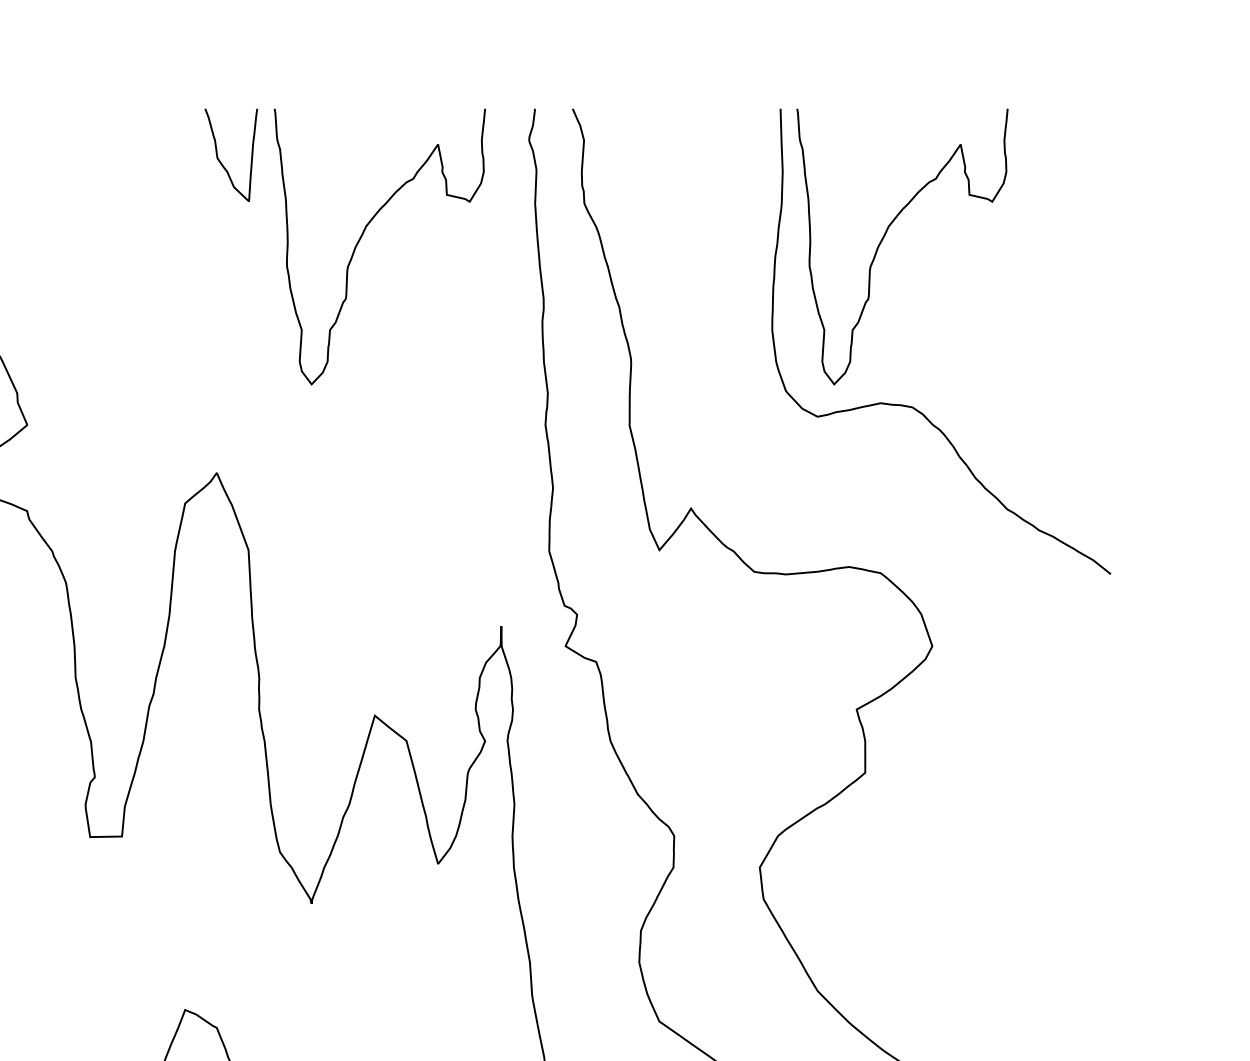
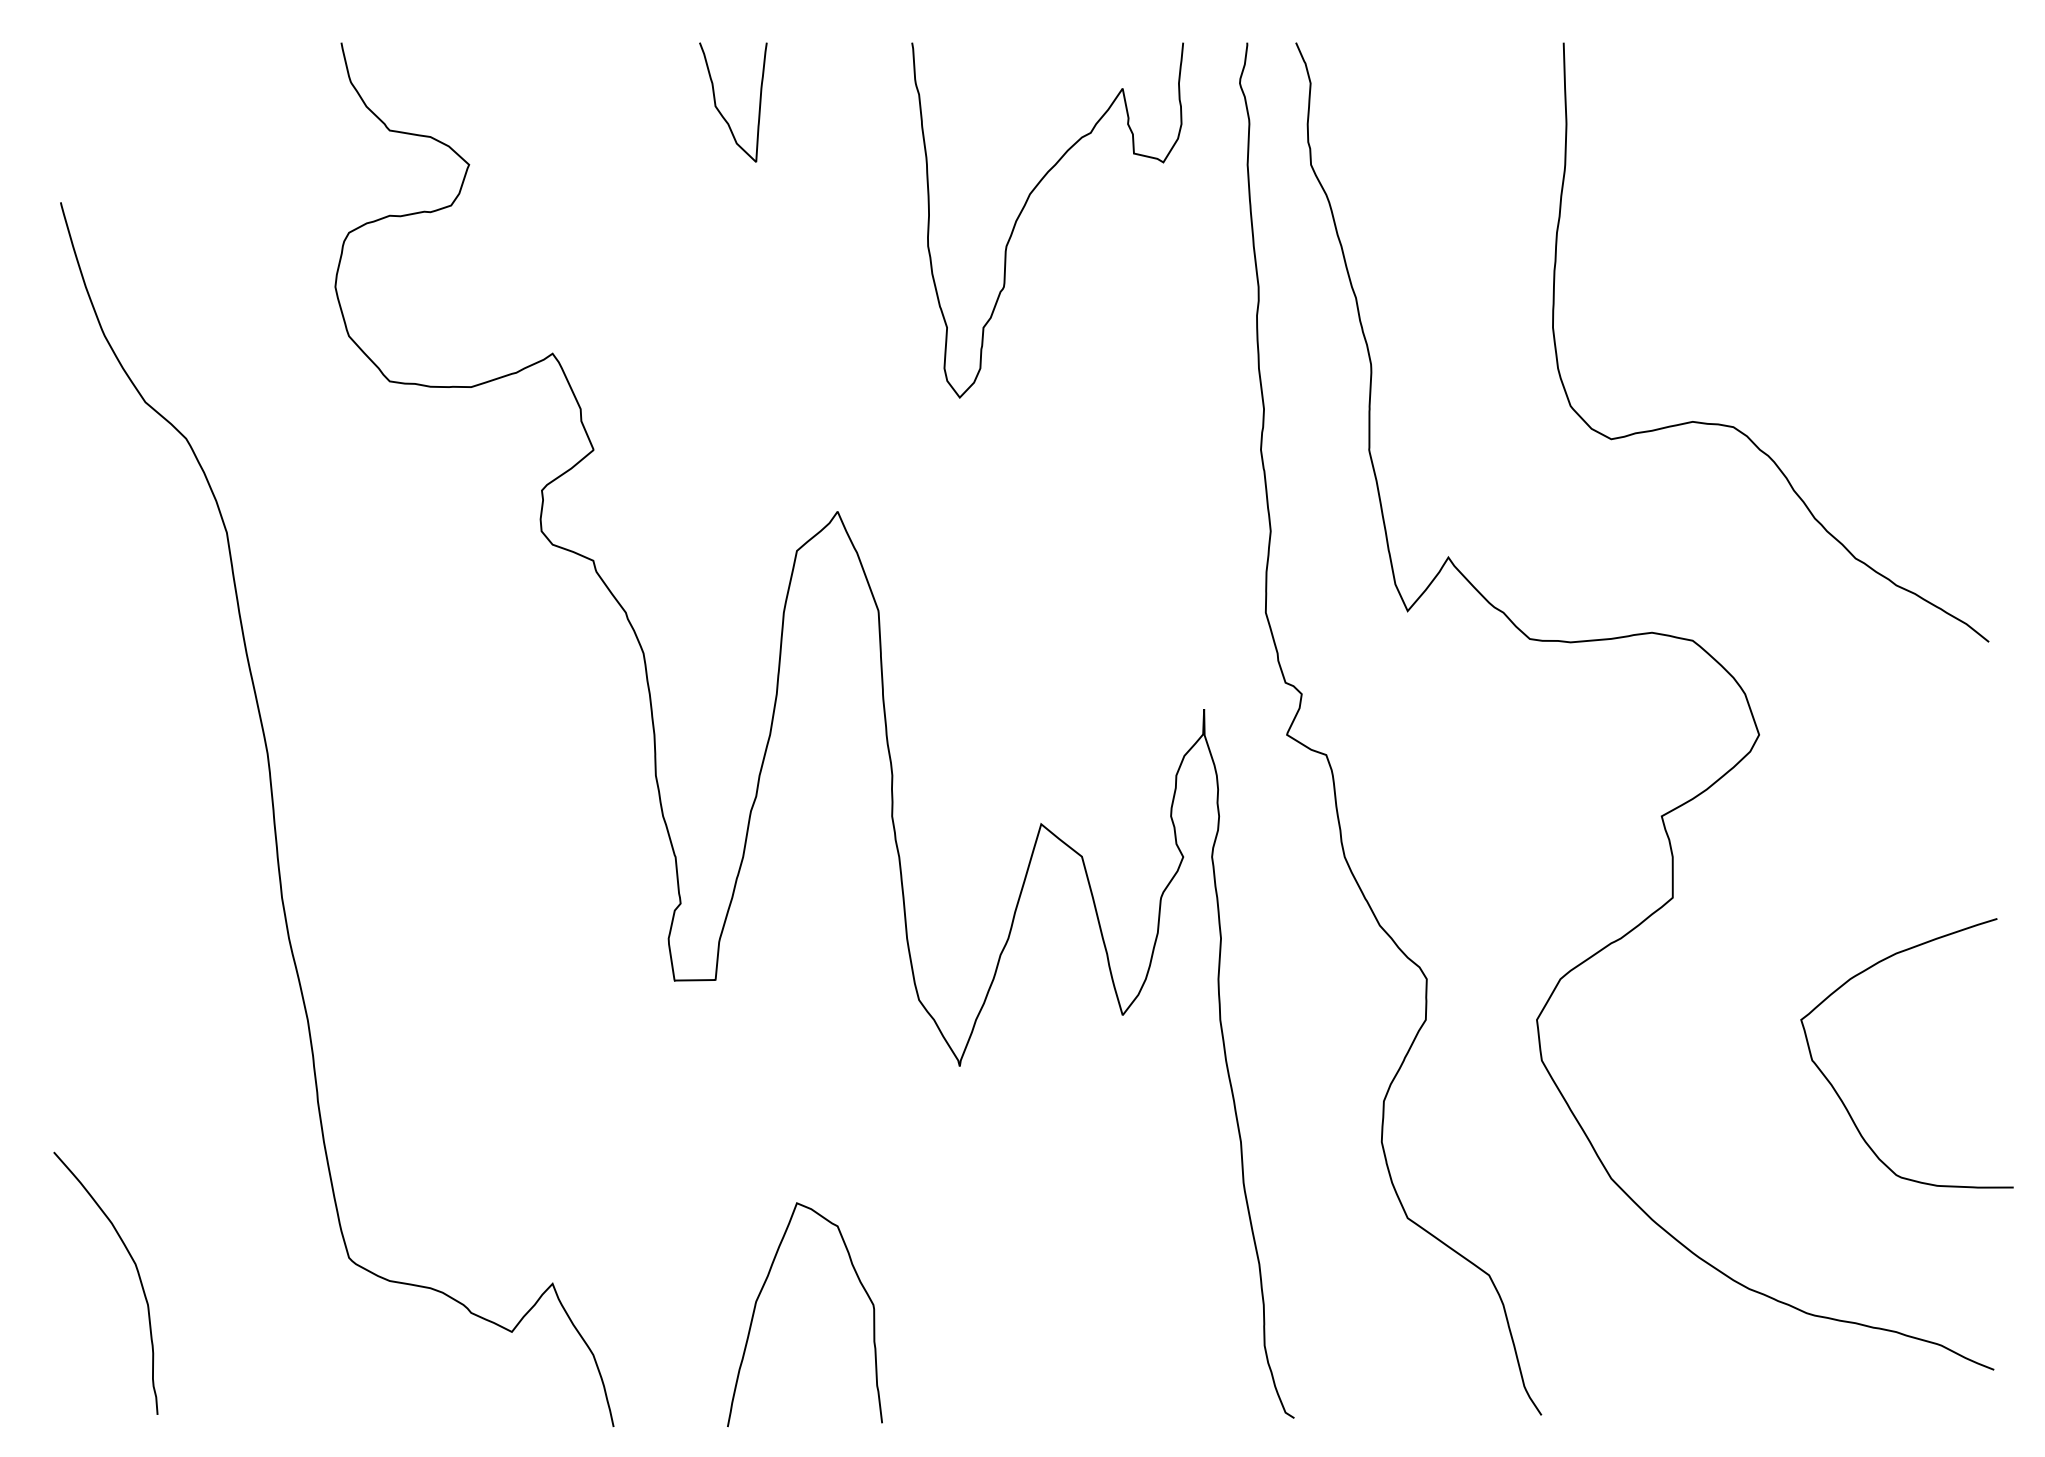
curve: (221, 162) -> (720, 111), moved
curve: (884, 237) -> (1697, 208), removed
curve: (993, 924) -> (1838, 1093), added

